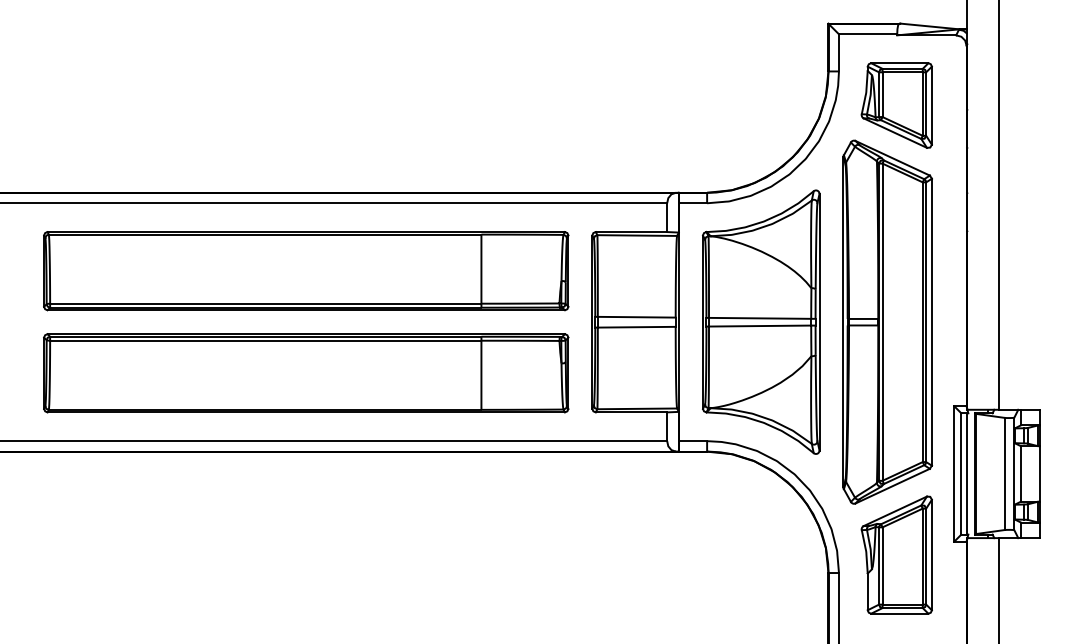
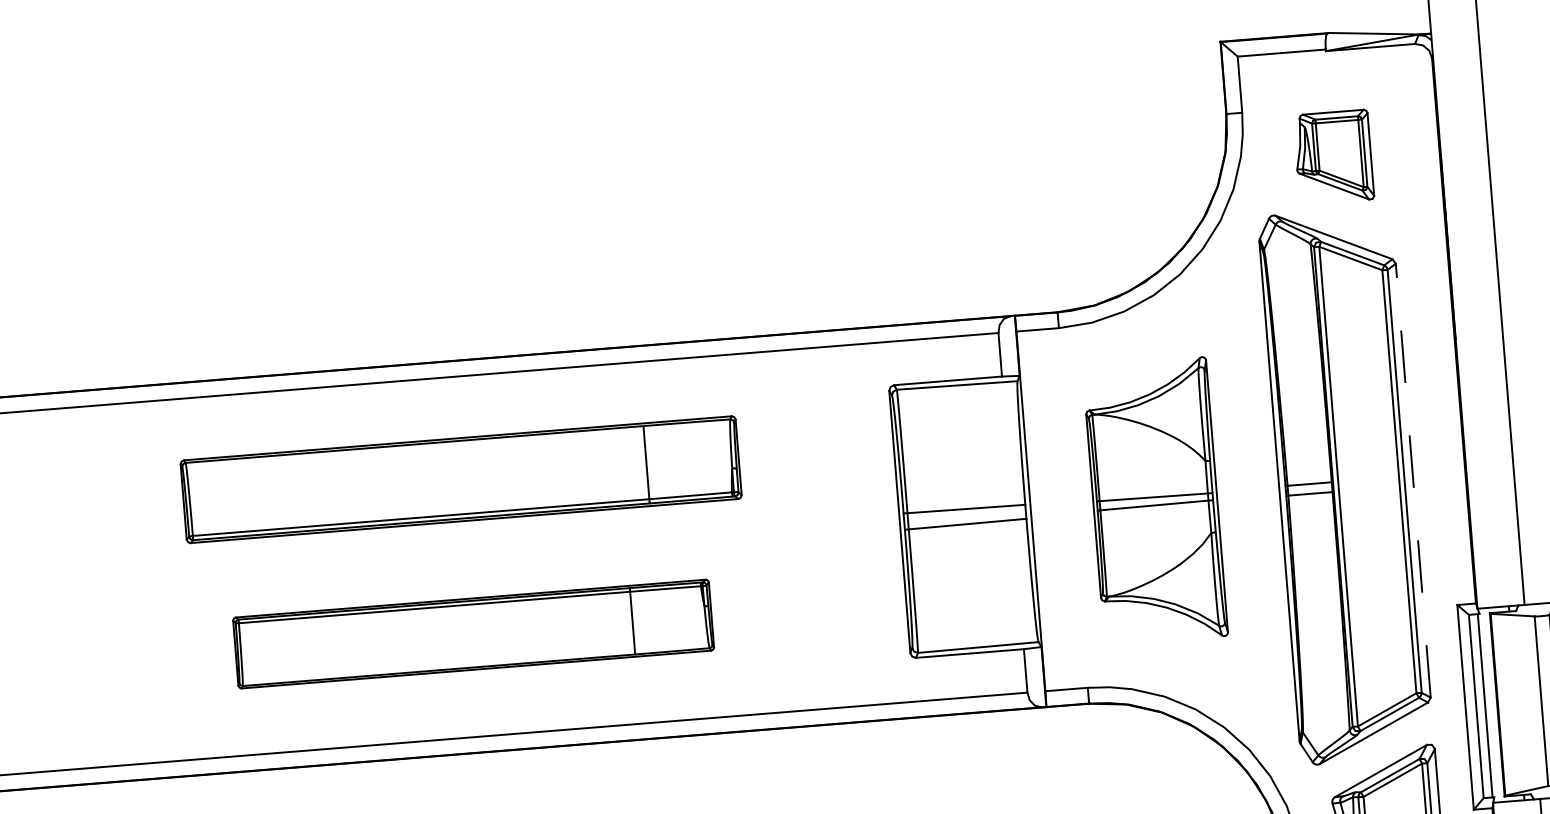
part: (896, 105) -> (1333, 157), size x0.7
part: (306, 271) -> (461, 480), size x0.7
part: (761, 321) -> (1155, 500), size x0.7
line: (931, 321) -> (1412, 479), solid -> dashed
part: (306, 373) -> (473, 634), size x0.6

